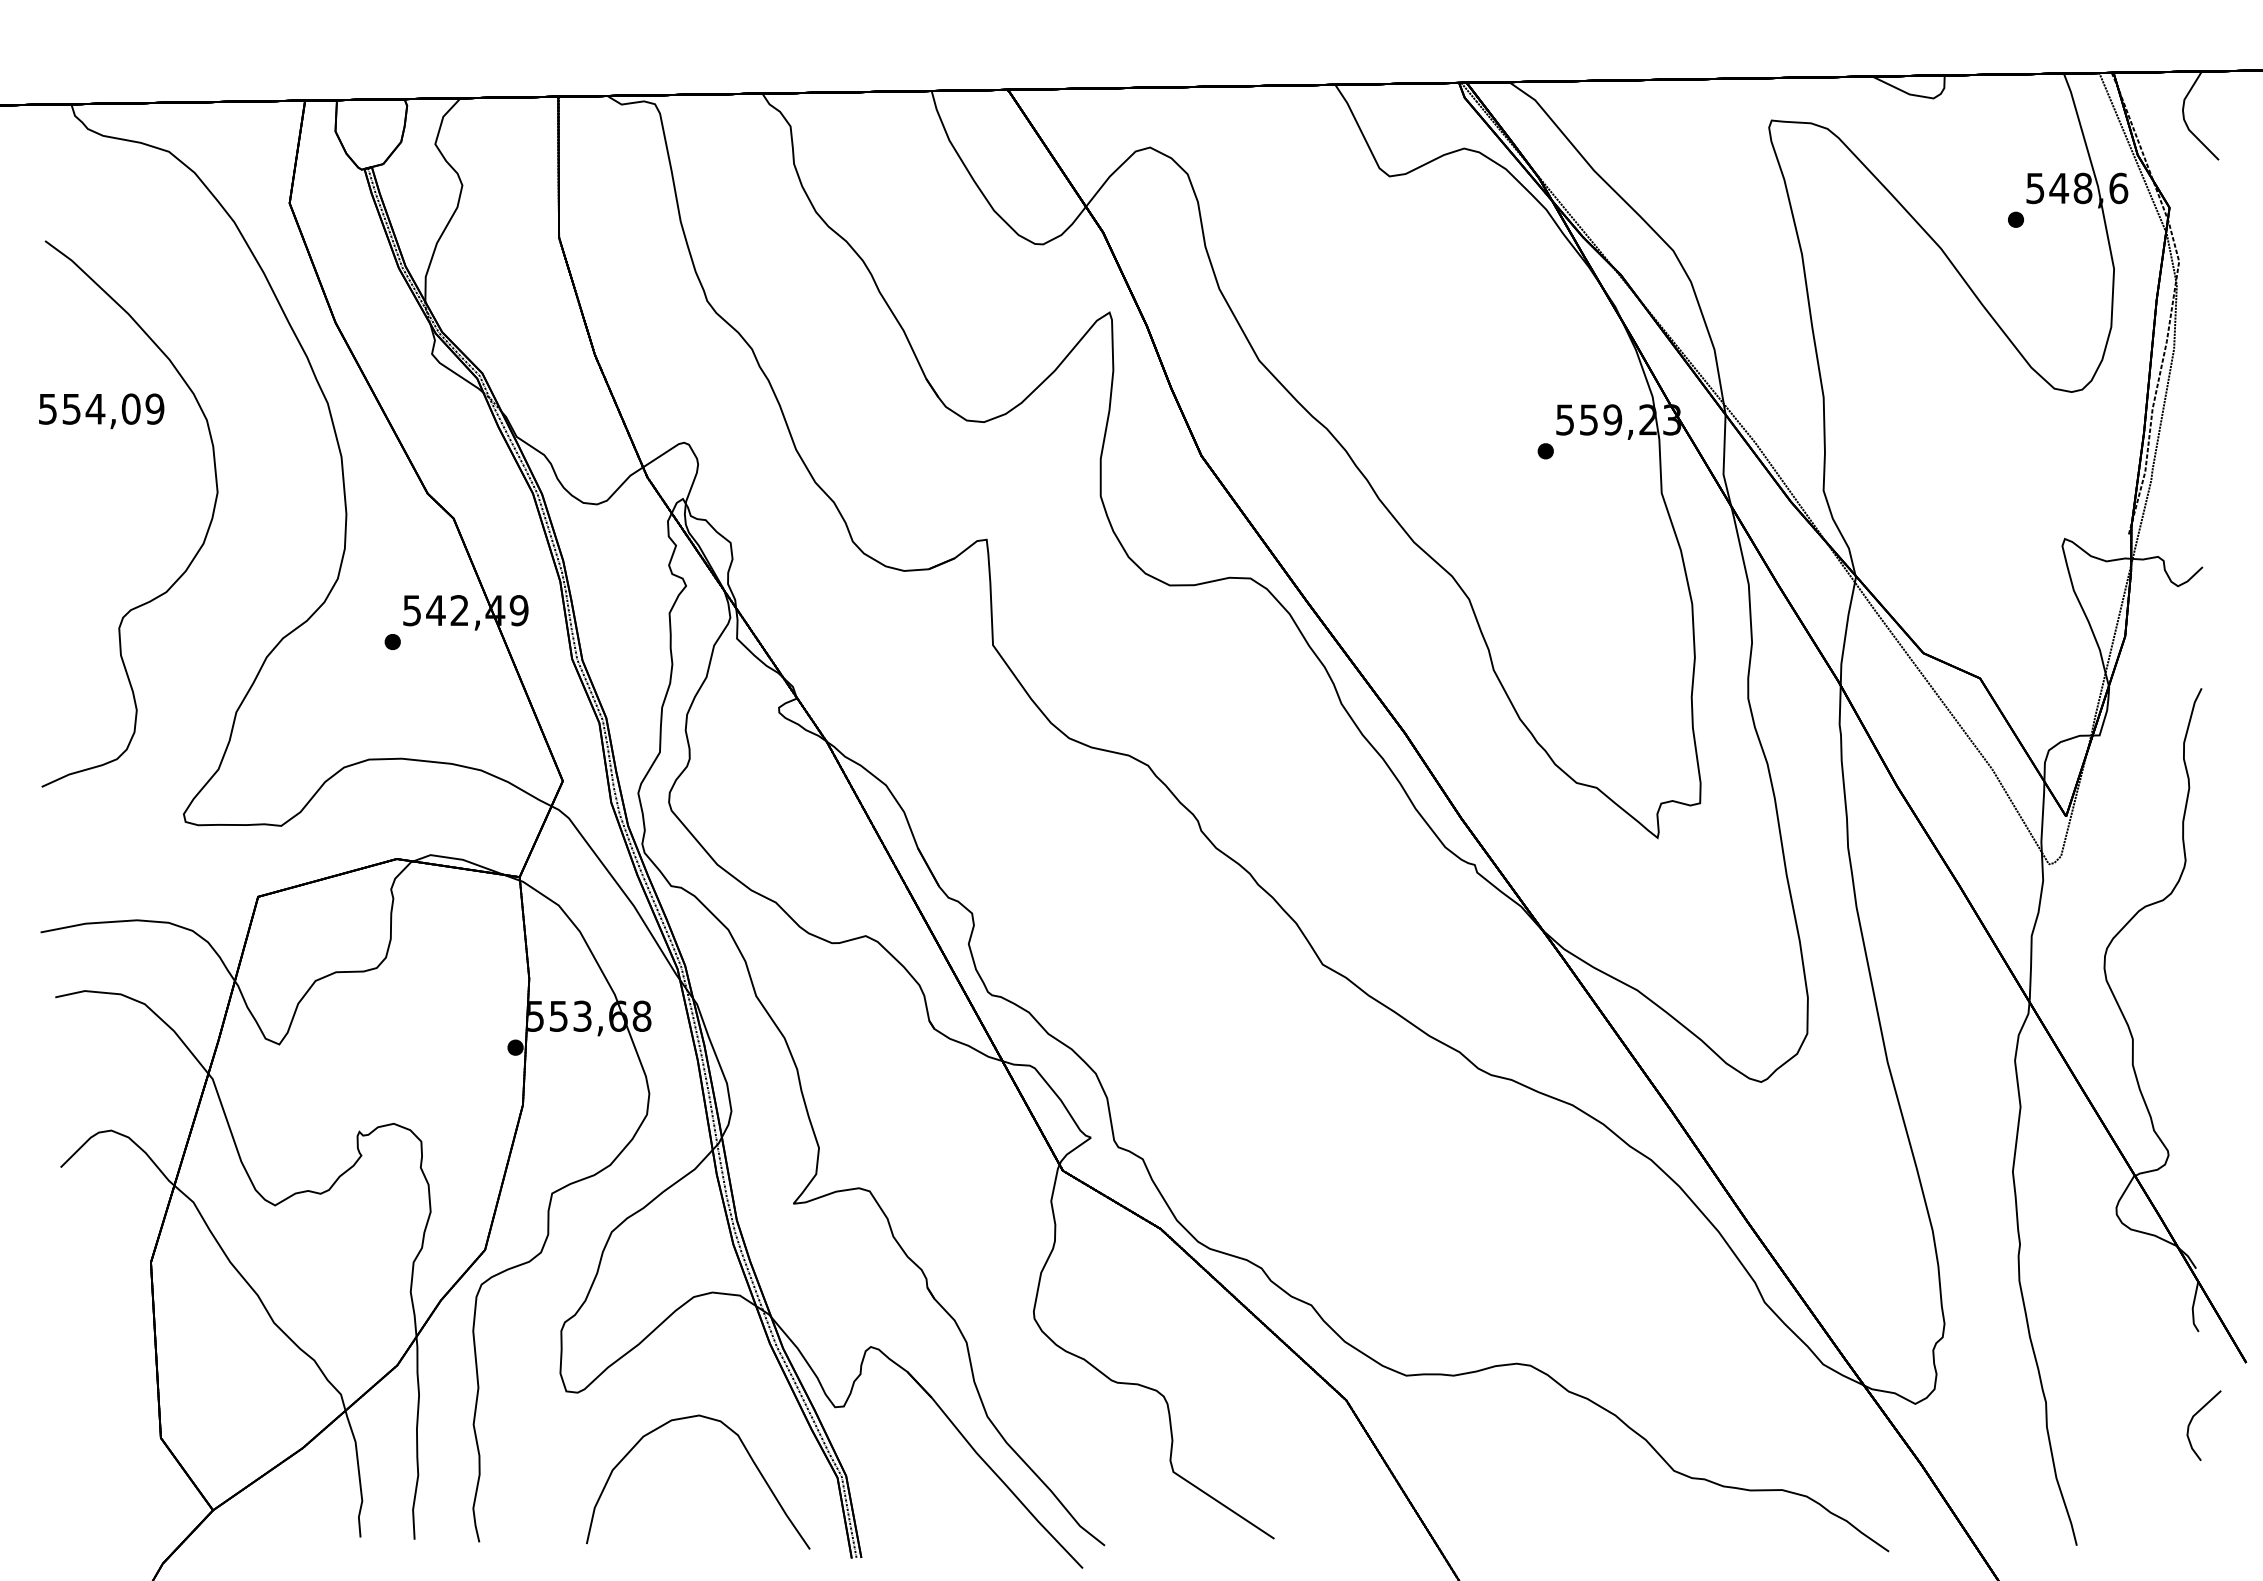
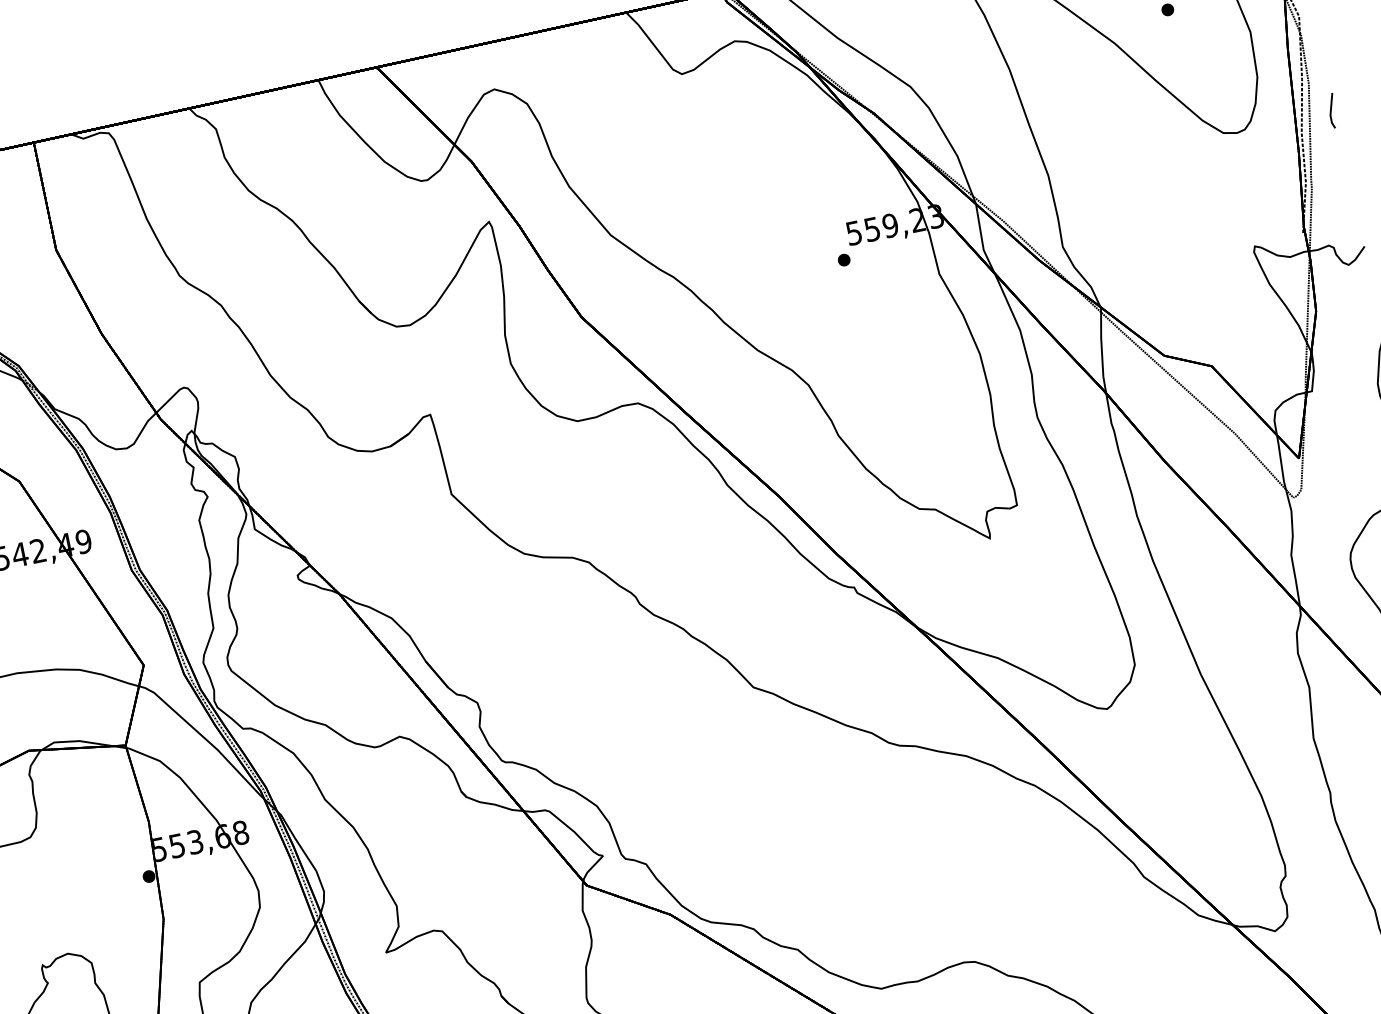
line: (2196, 387) -> (1331, 110), added

